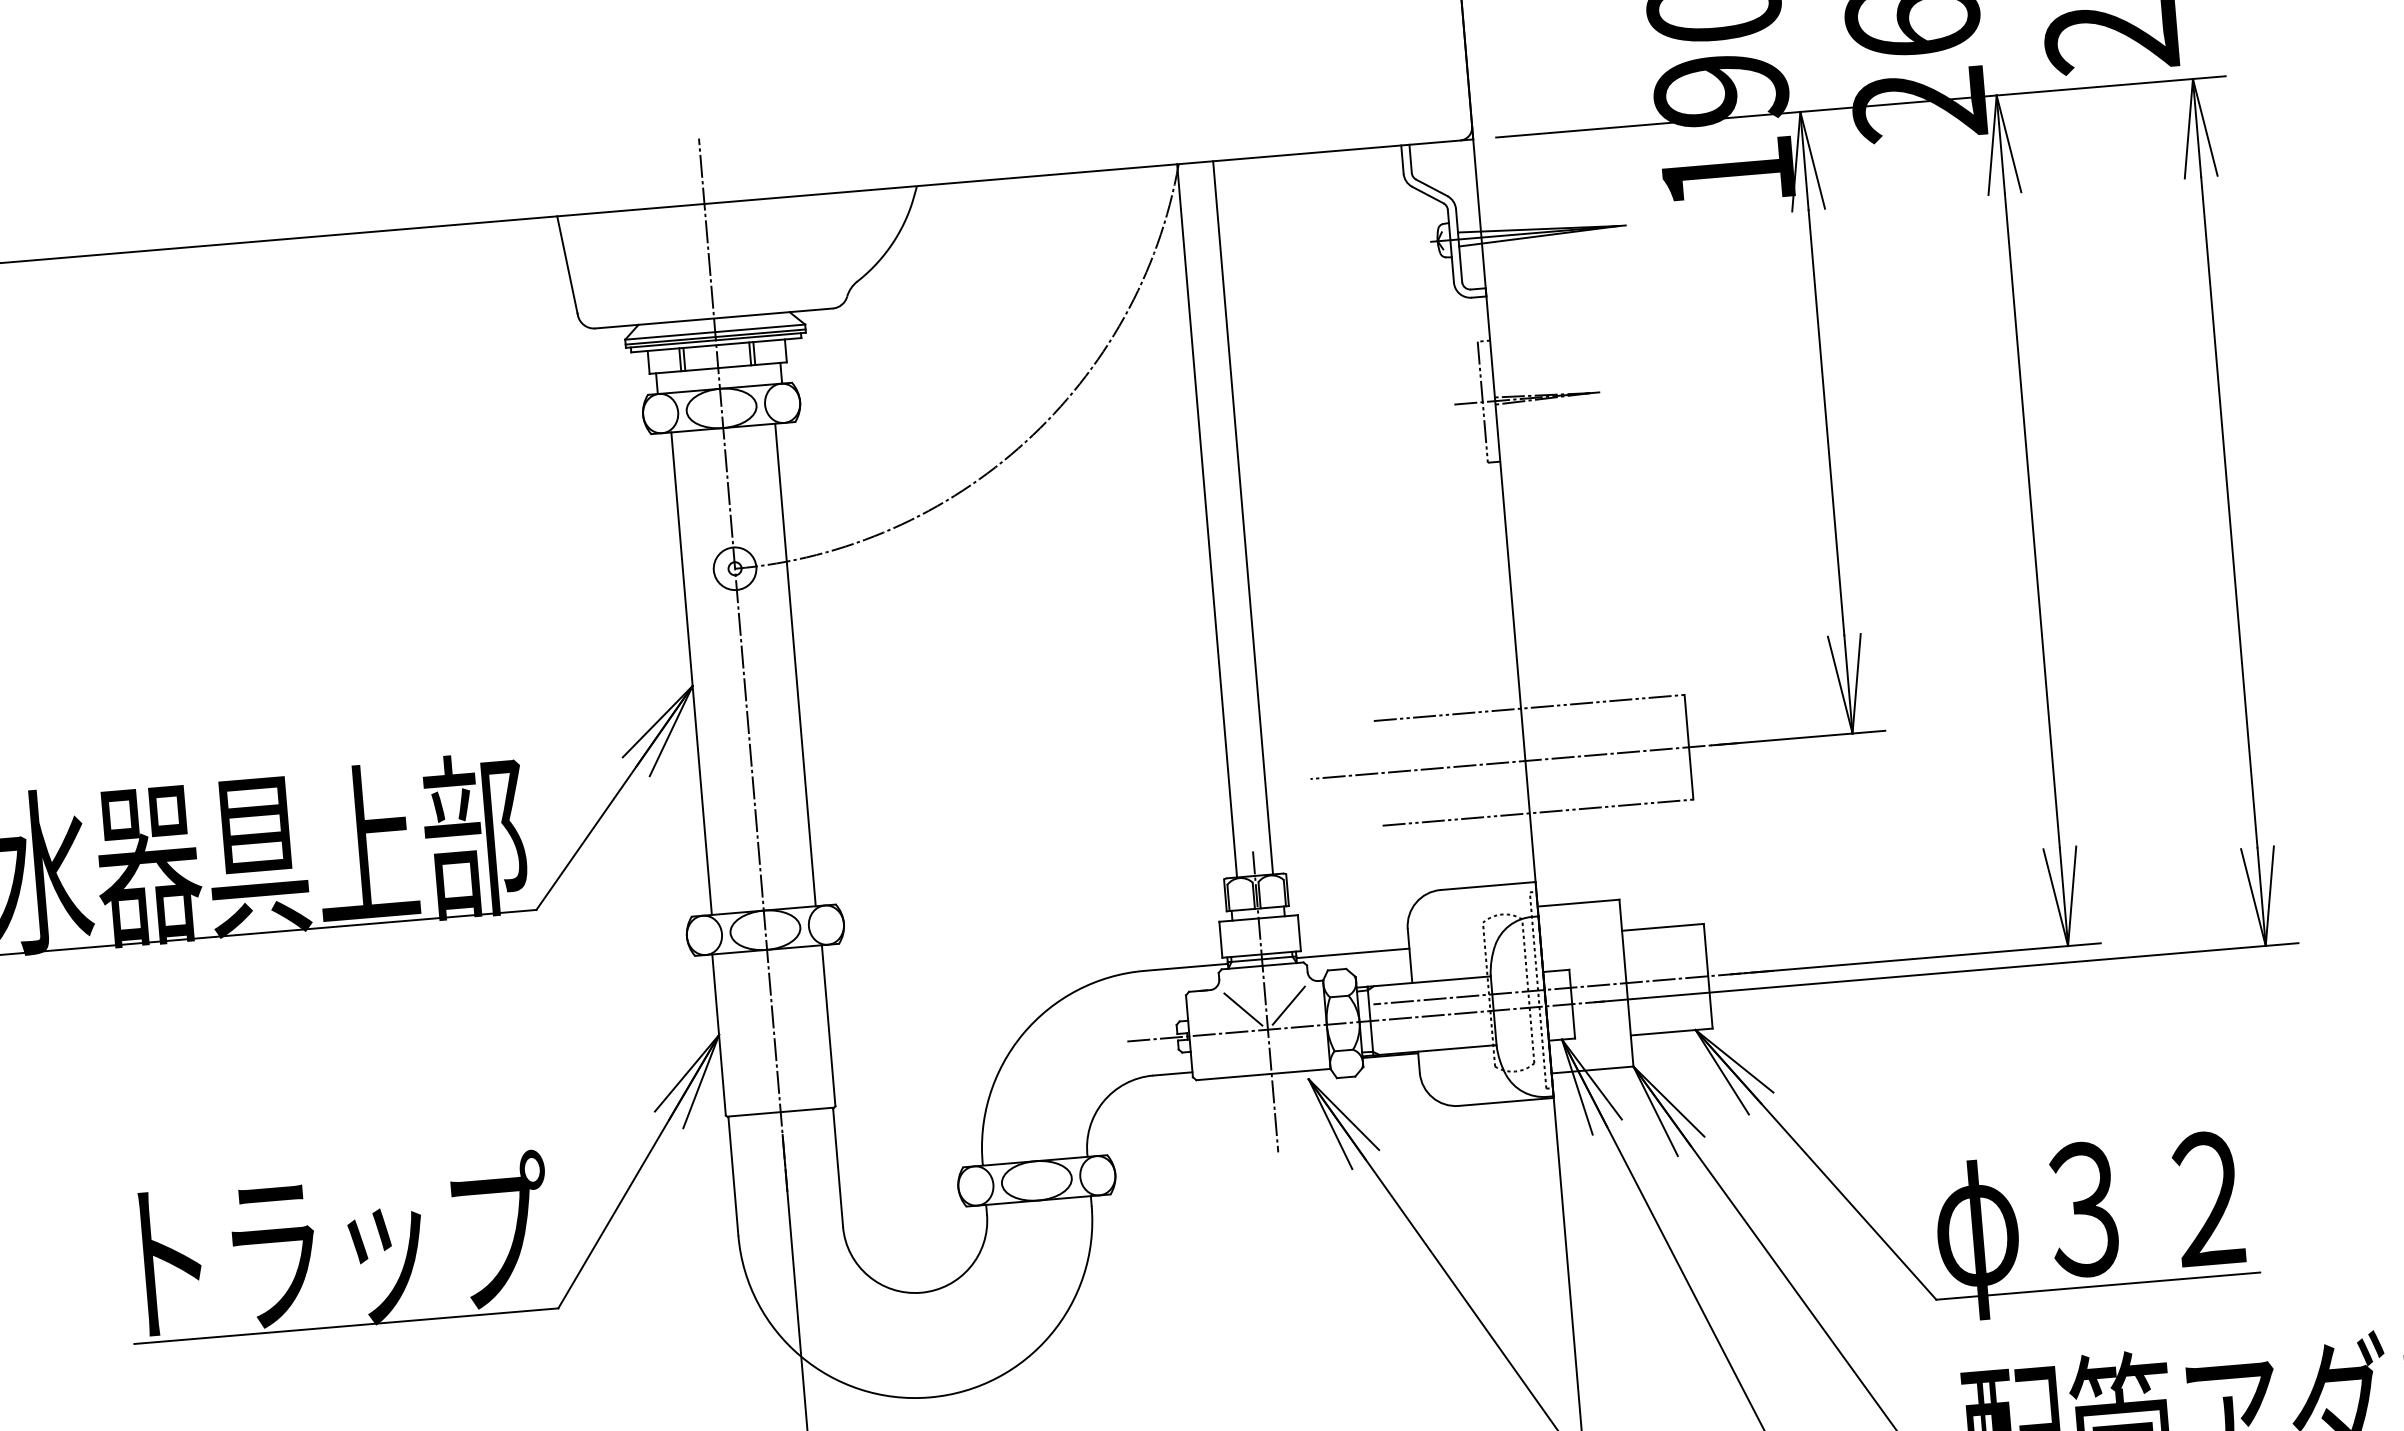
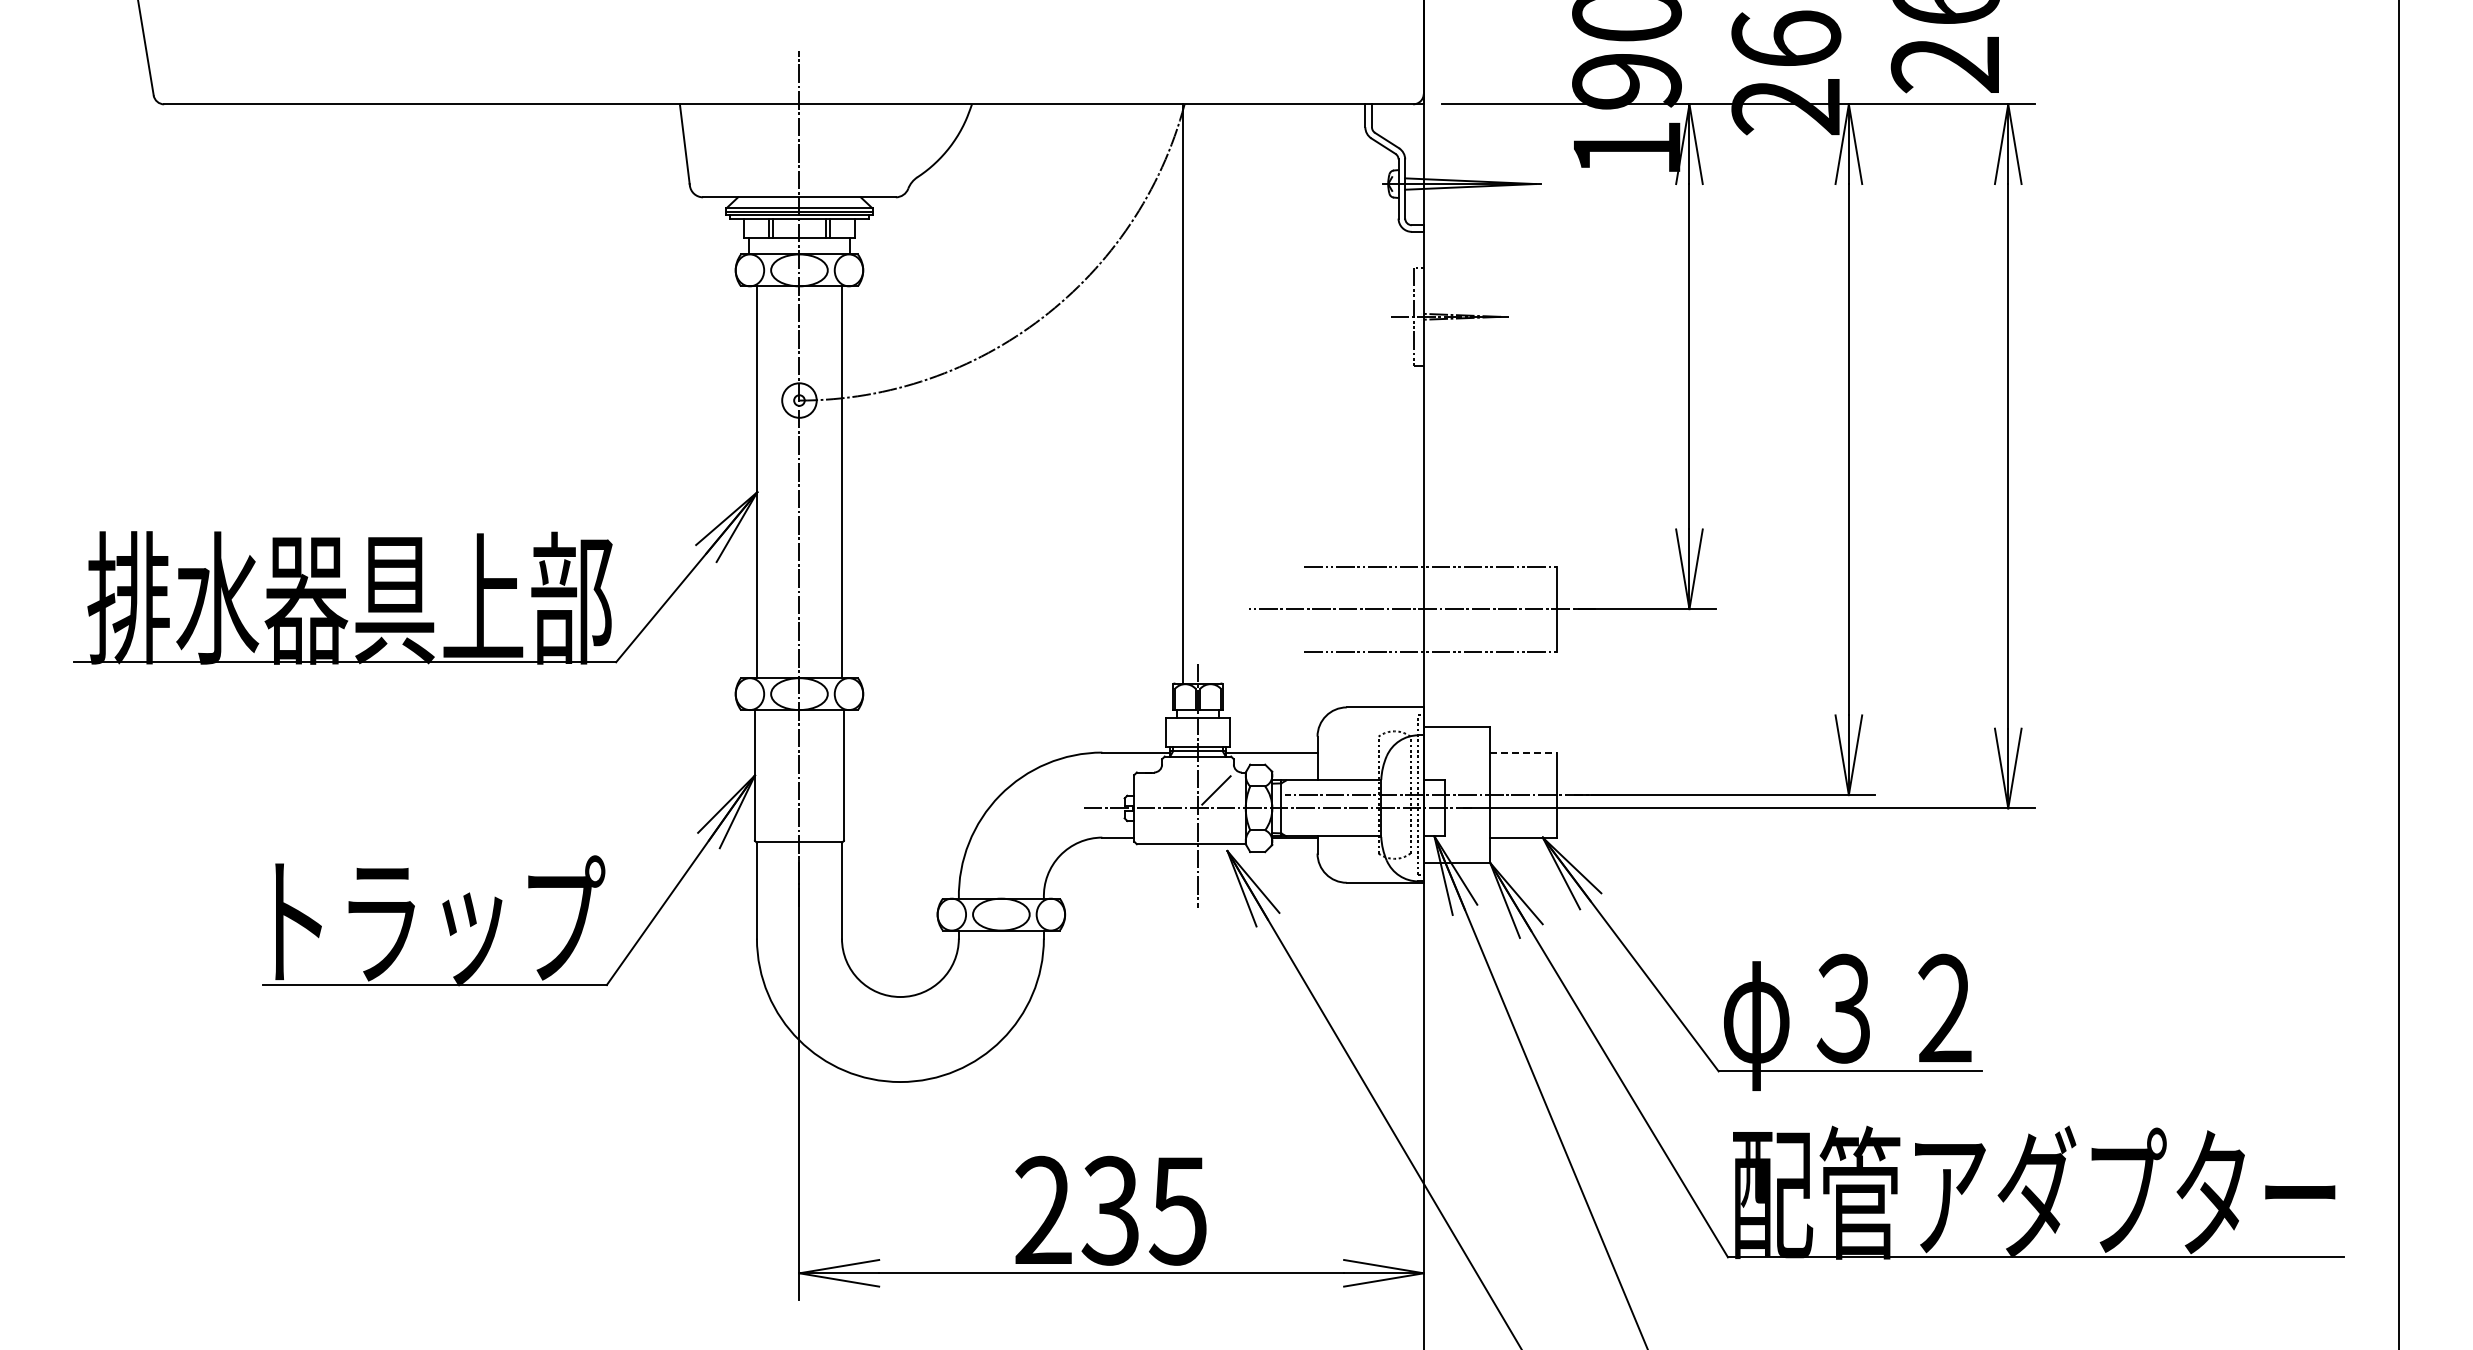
line: (1242, 517) -> (1212, 393), removed
line: (1663, 927) -> (1523, 752), solid -> dashed
line: (1243, 1009) -> (1179, 790), removed

